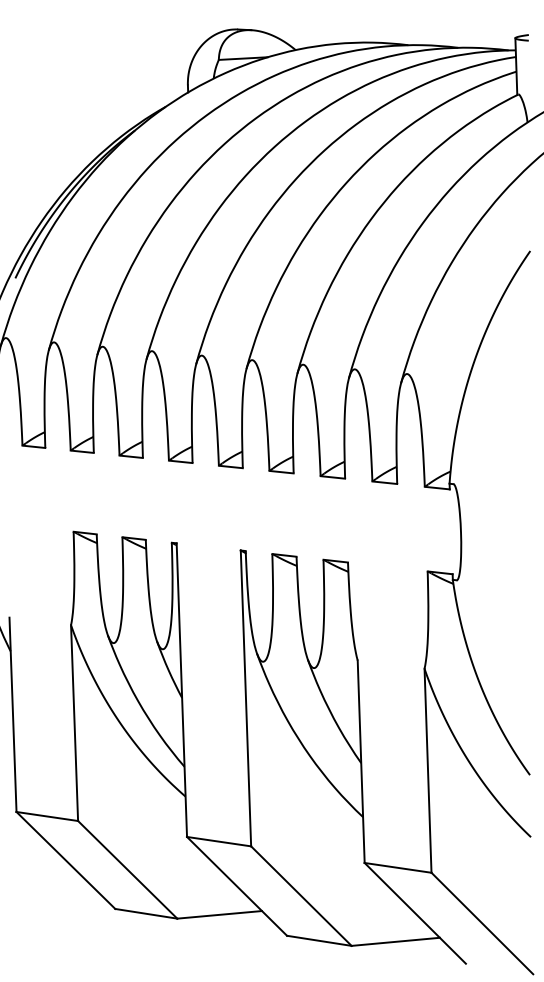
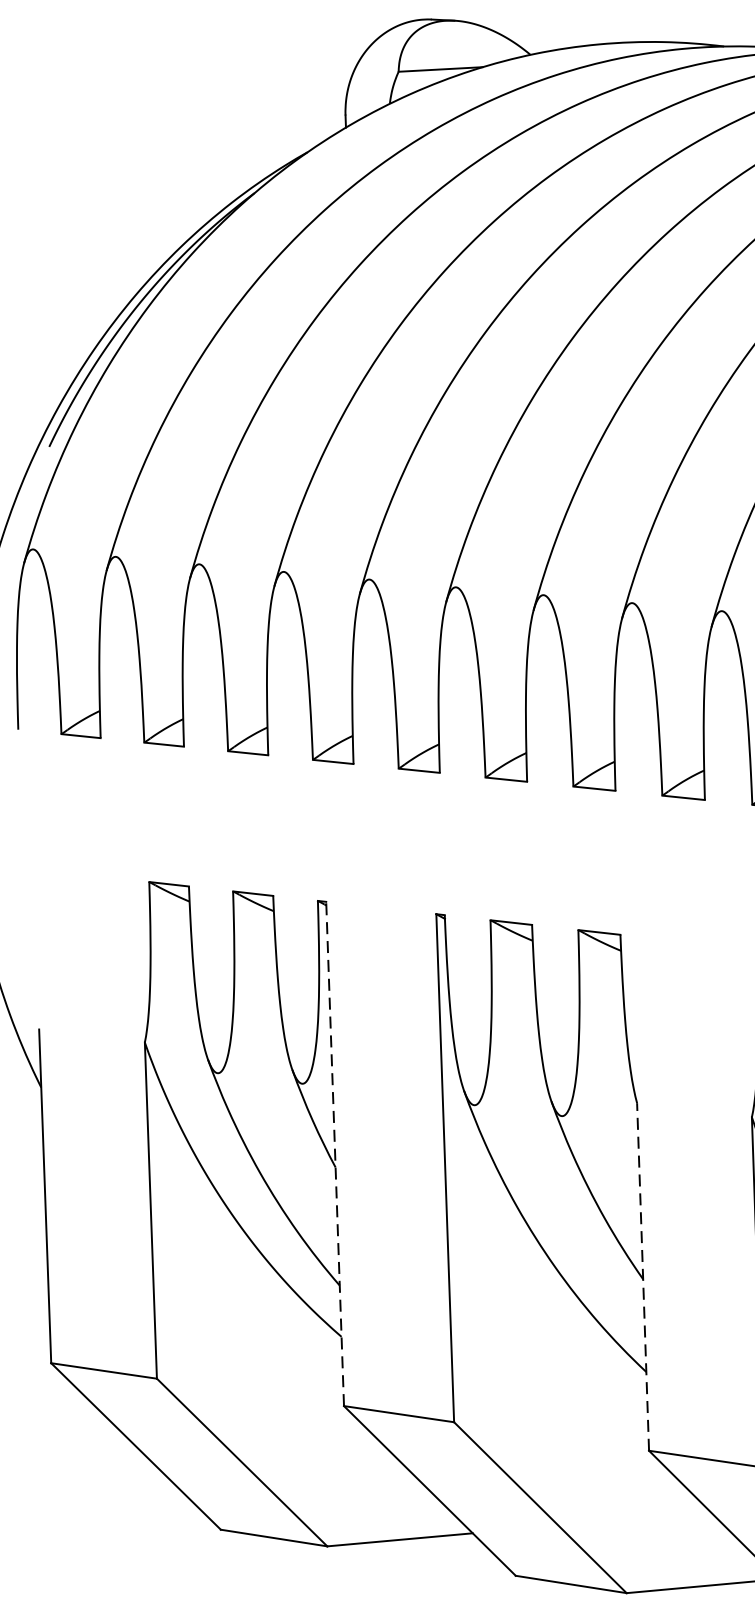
line: (181, 690) -> (334, 1154), solid -> dashed
line: (361, 761) -> (643, 1276), solid -> dashed

